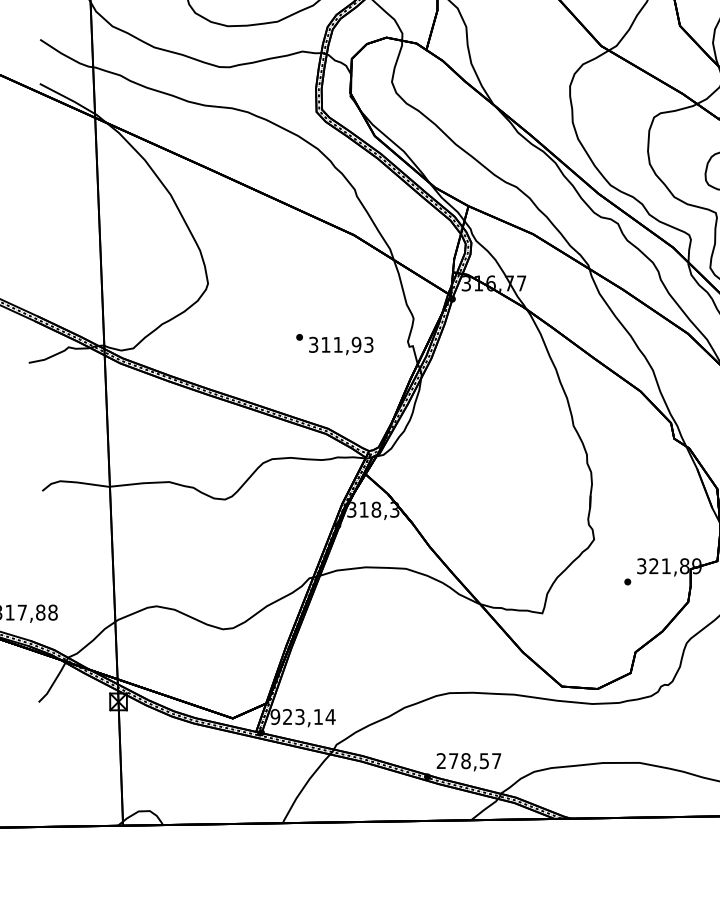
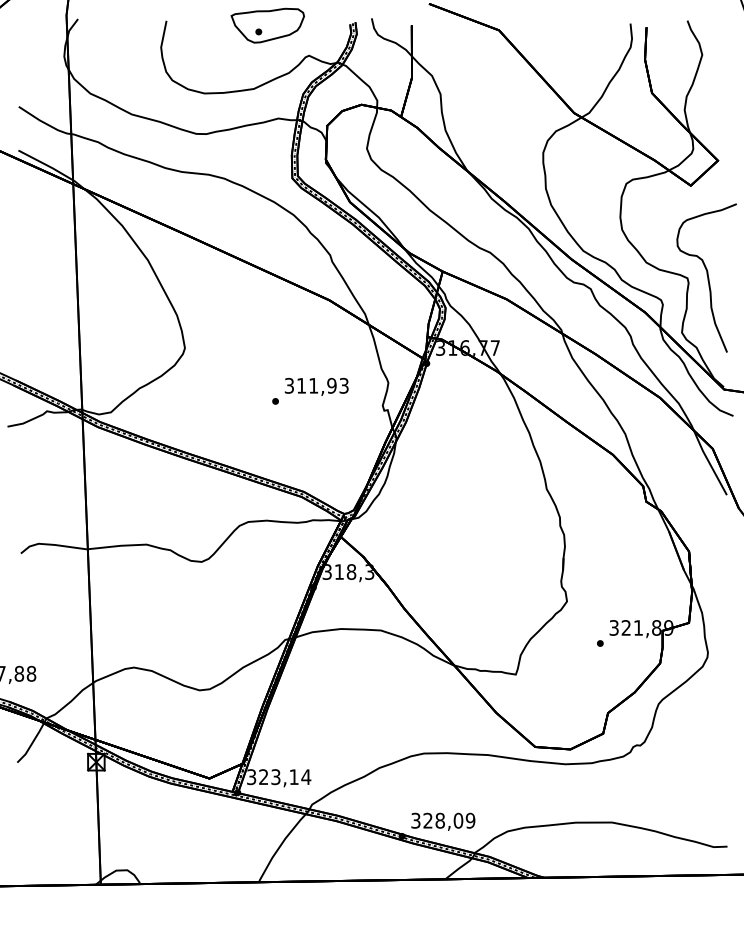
text: (340, 345) -> (316, 386), moved
text: (275, 716) -> (251, 776), 923,14 -> 323,14
text: (469, 760) -> (443, 820), 278,57 -> 328,09

